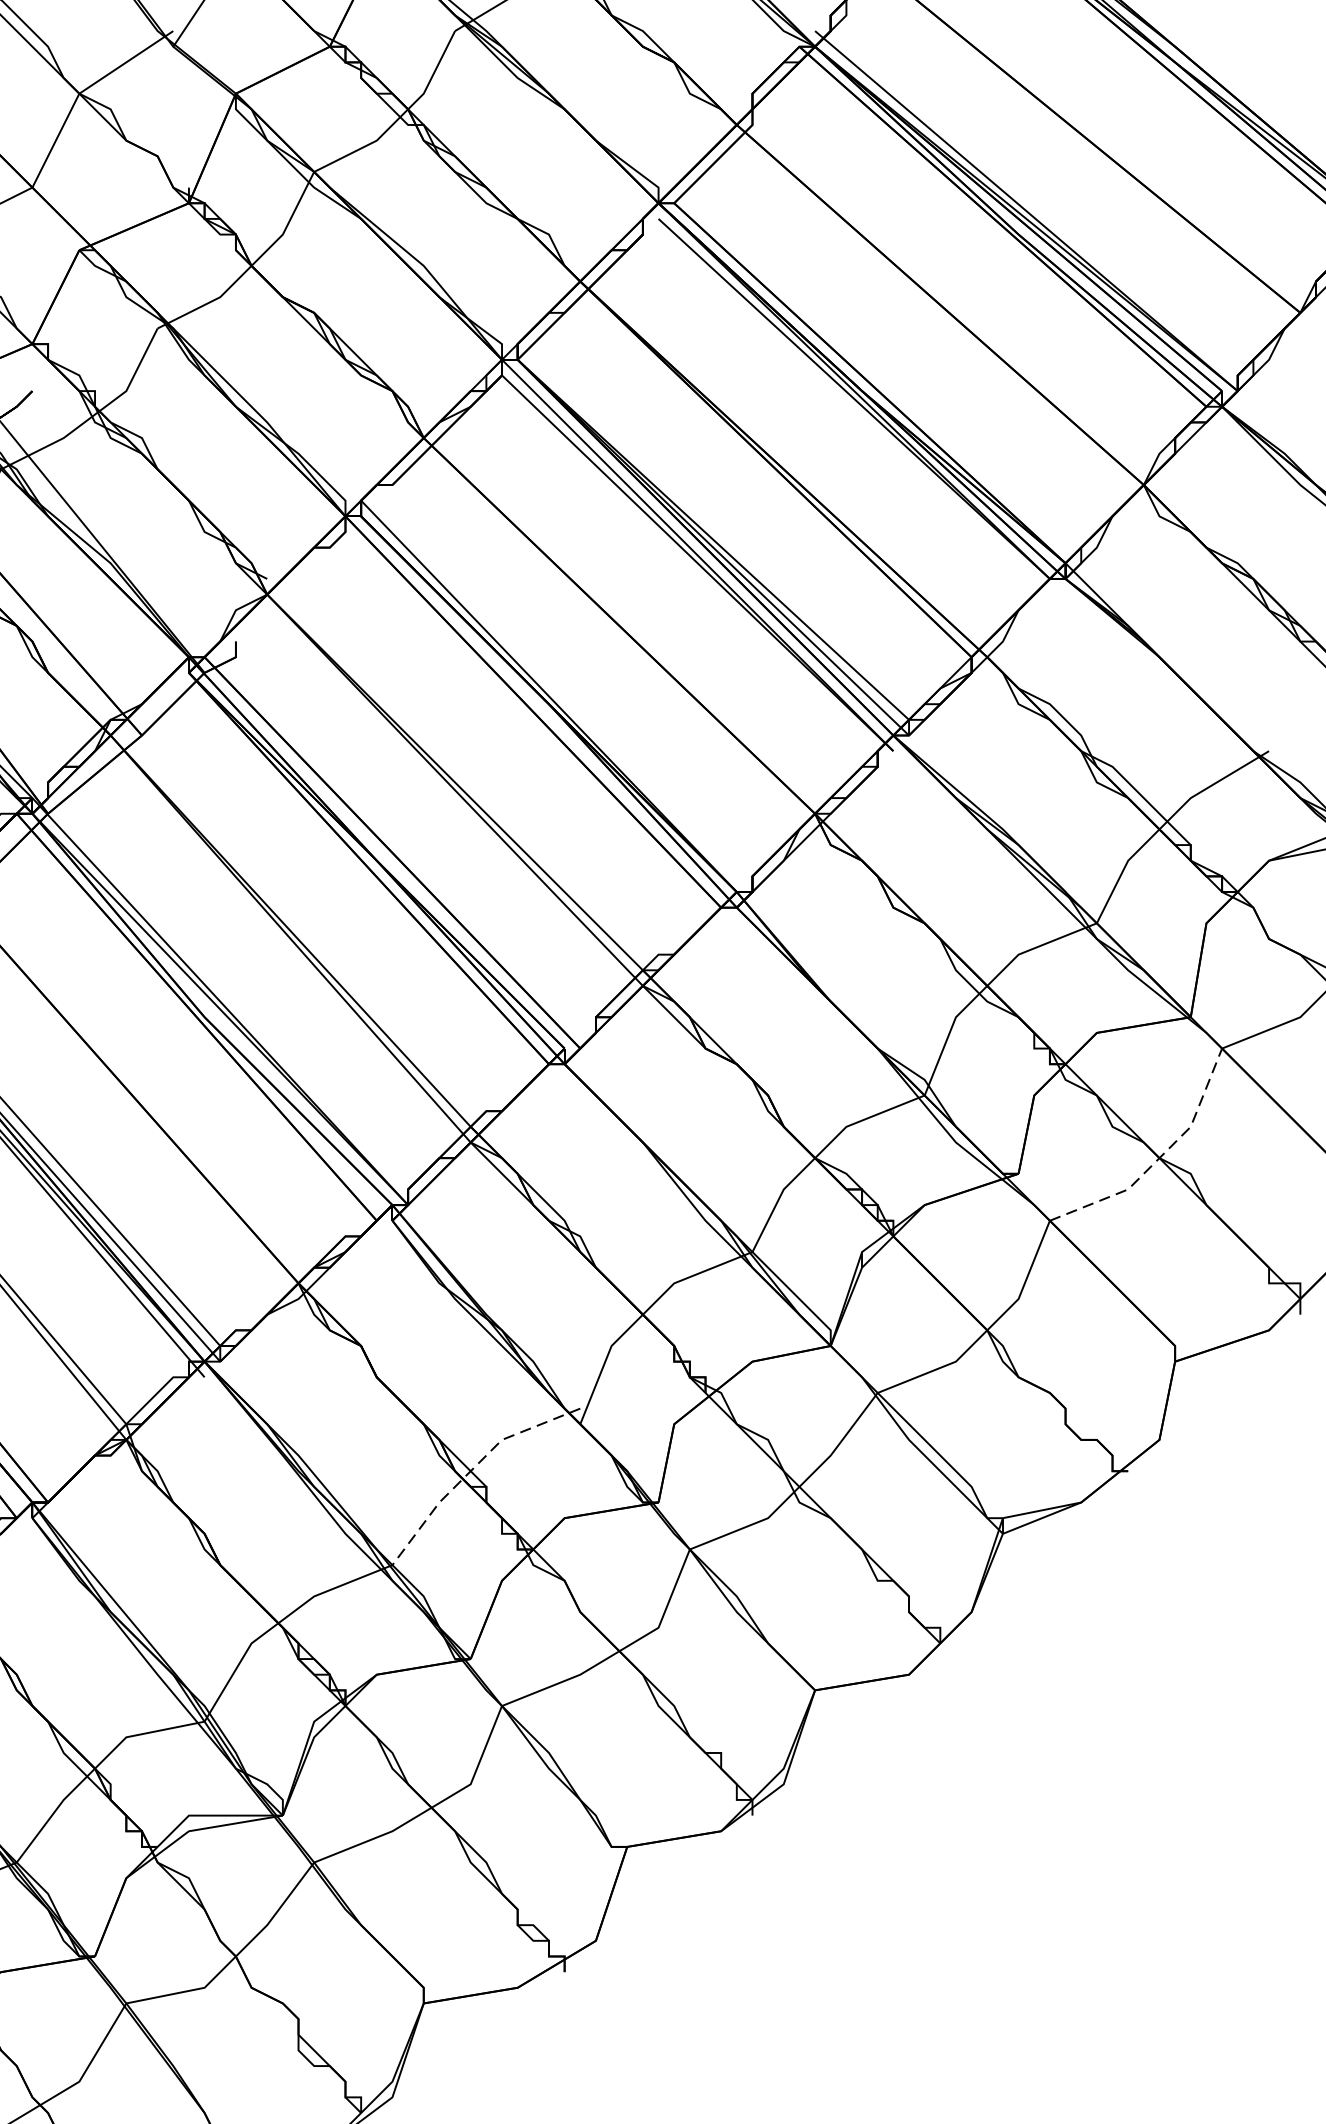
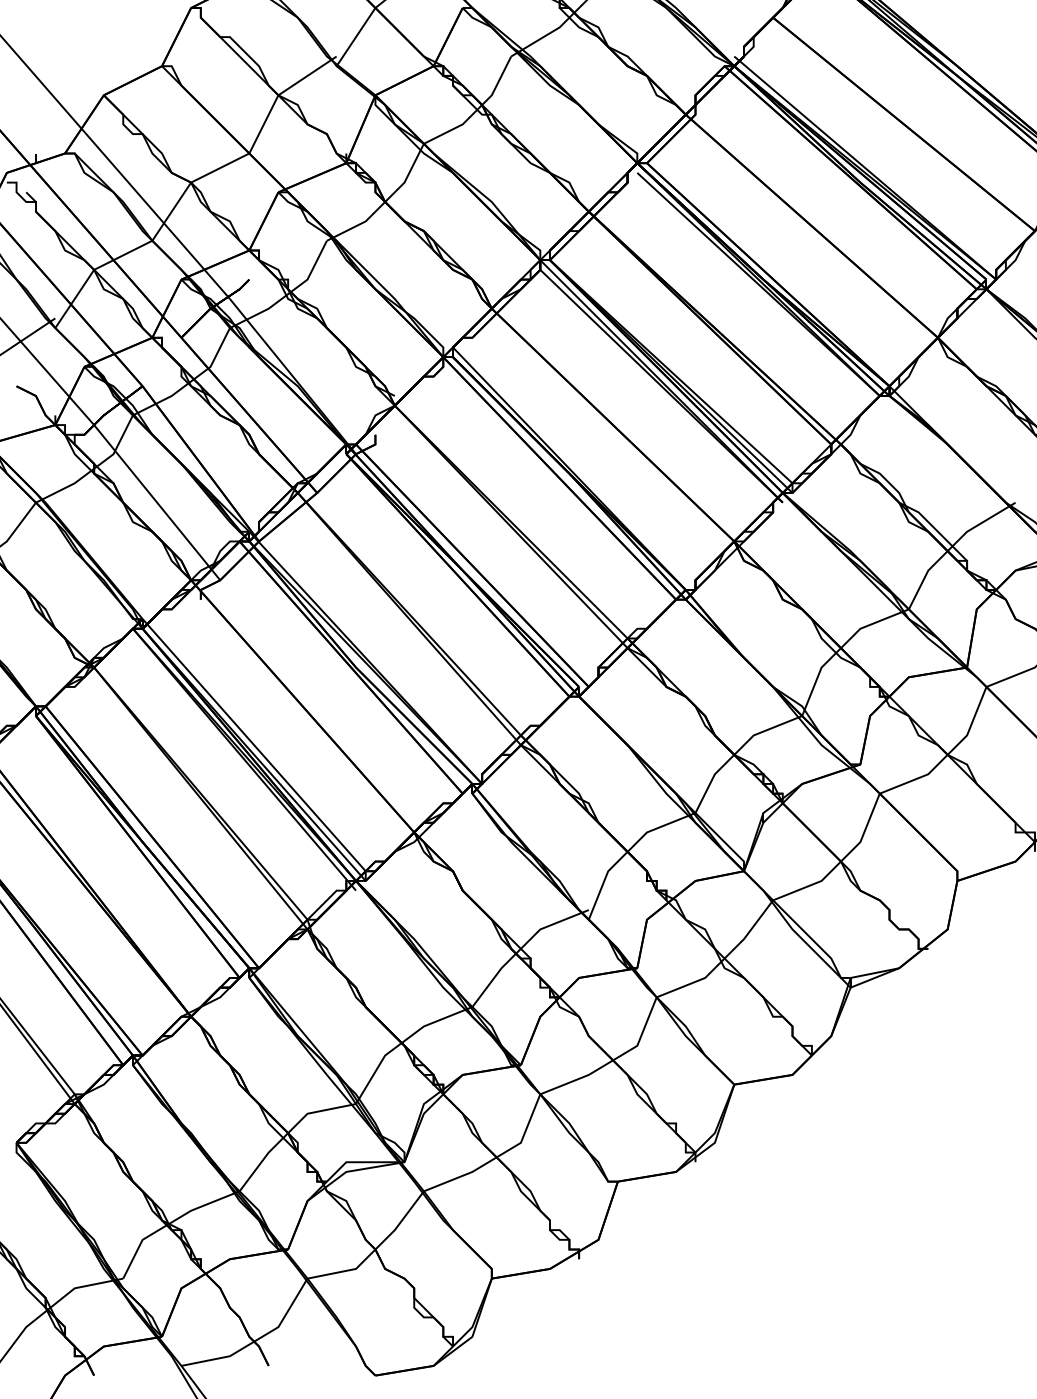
line: (1160, 1157) -> (948, 754), dashed -> solid
line: (471, 1469) -> (521, 947), dashed -> solid

